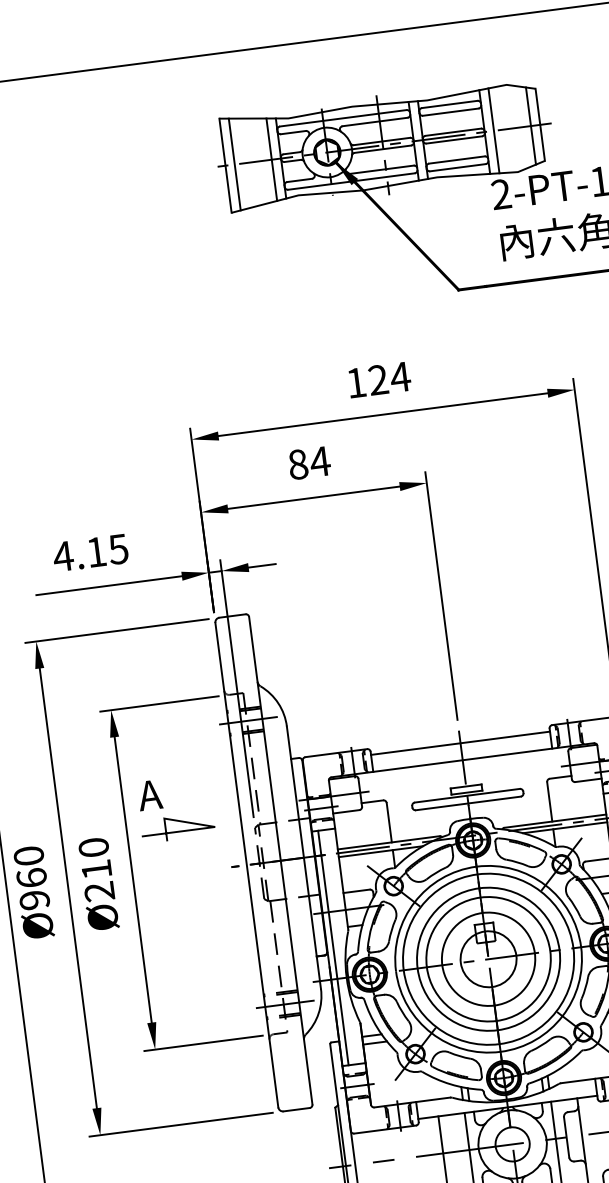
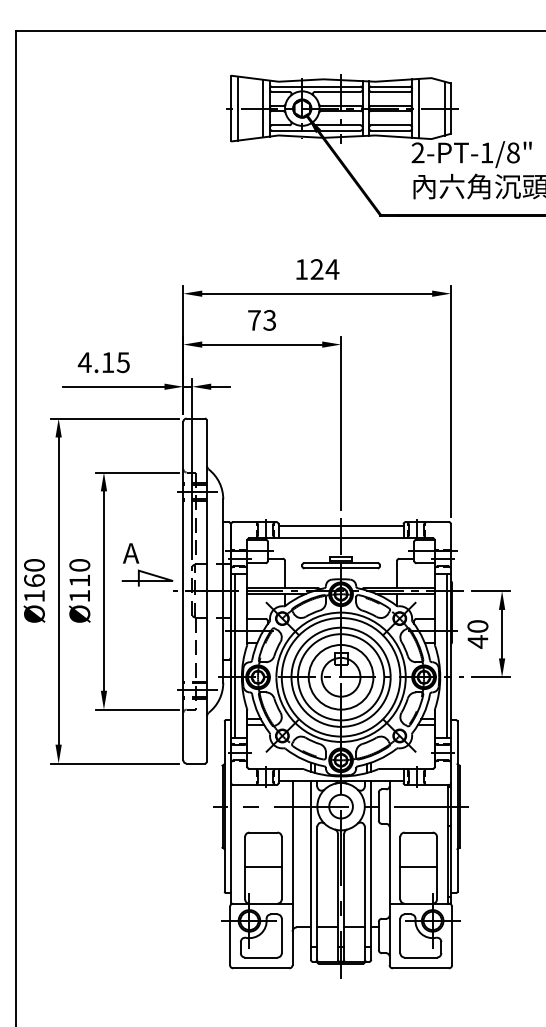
text: (309, 463) -> (262, 320), 84 -> 73
part: (174, 818) -> (145, 571), moved
text: (98, 890) -> (79, 595), Ø210 -> Ø110
text: (34, 900) -> (34, 596), Ø960 -> Ø160

